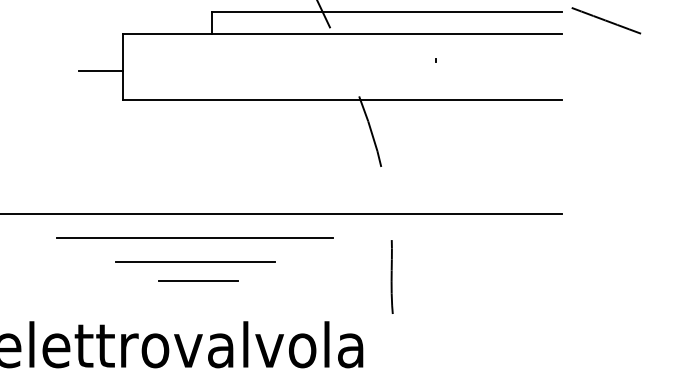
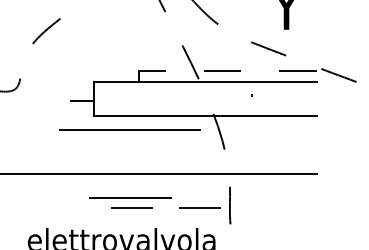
line: (386, 10) -> (227, 70), solid -> dashed
line: (193, 237) -> (129, 129), moved
line: (331, 280) -> (199, 207), added

